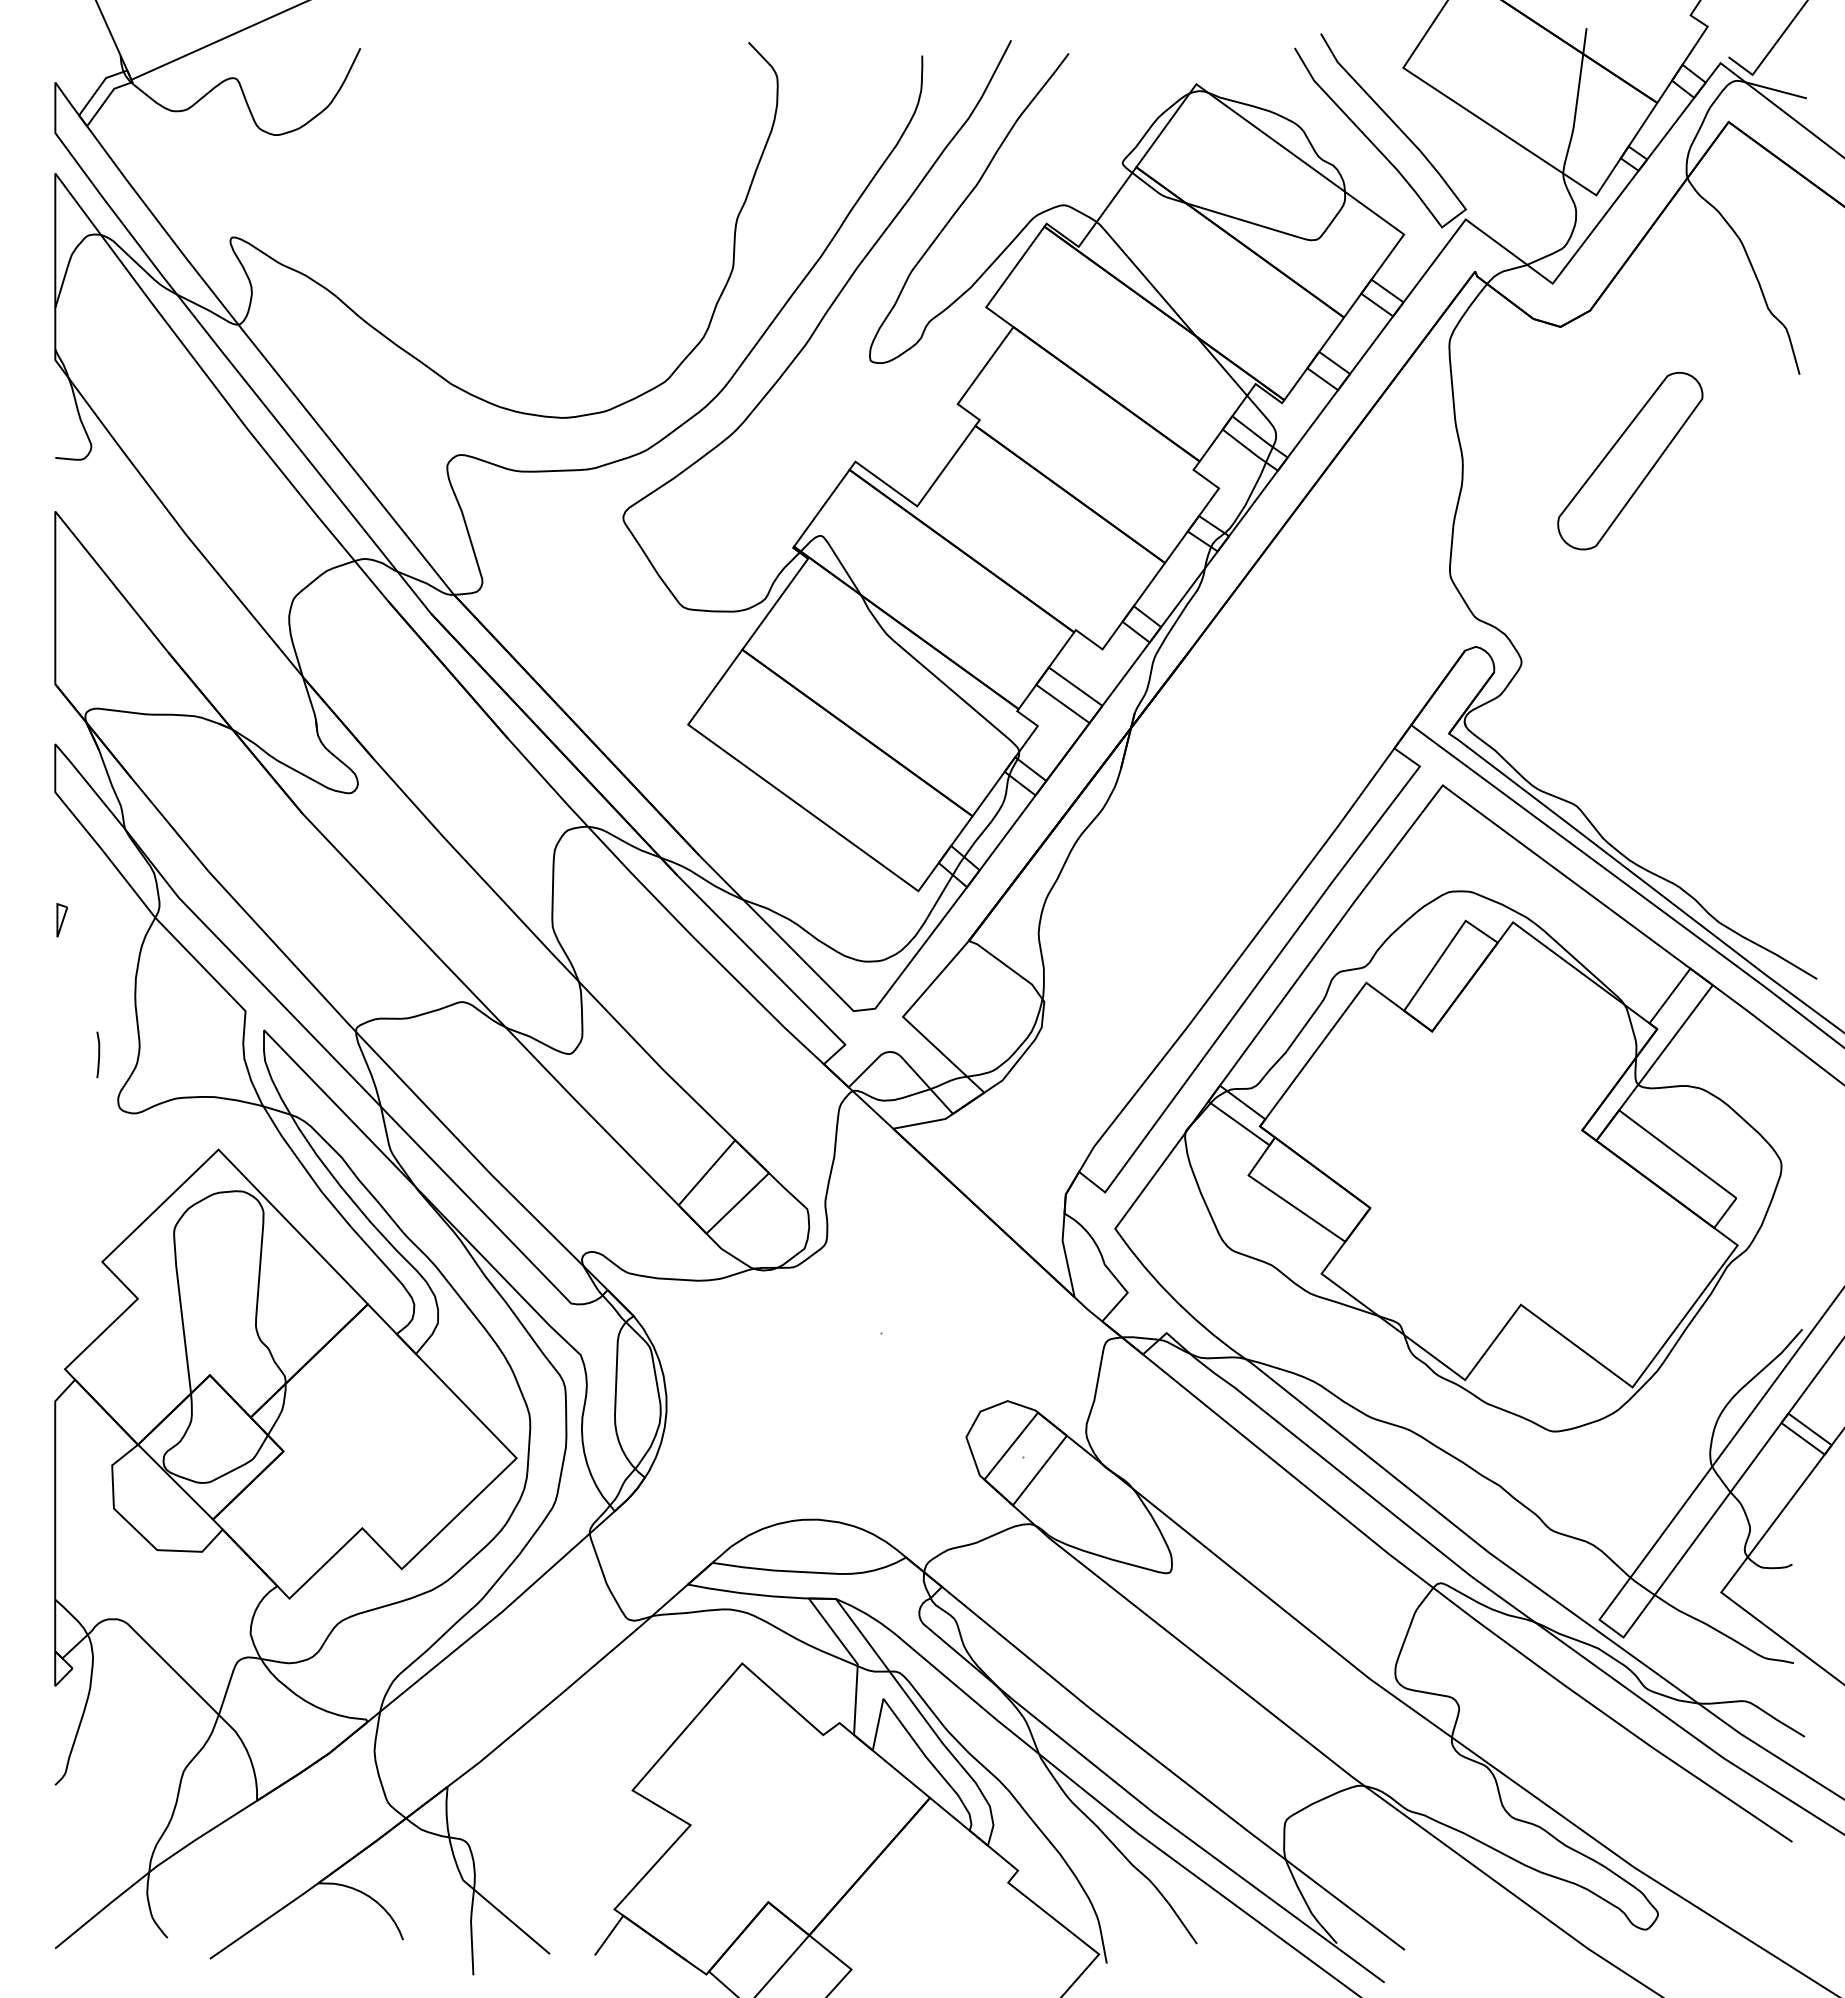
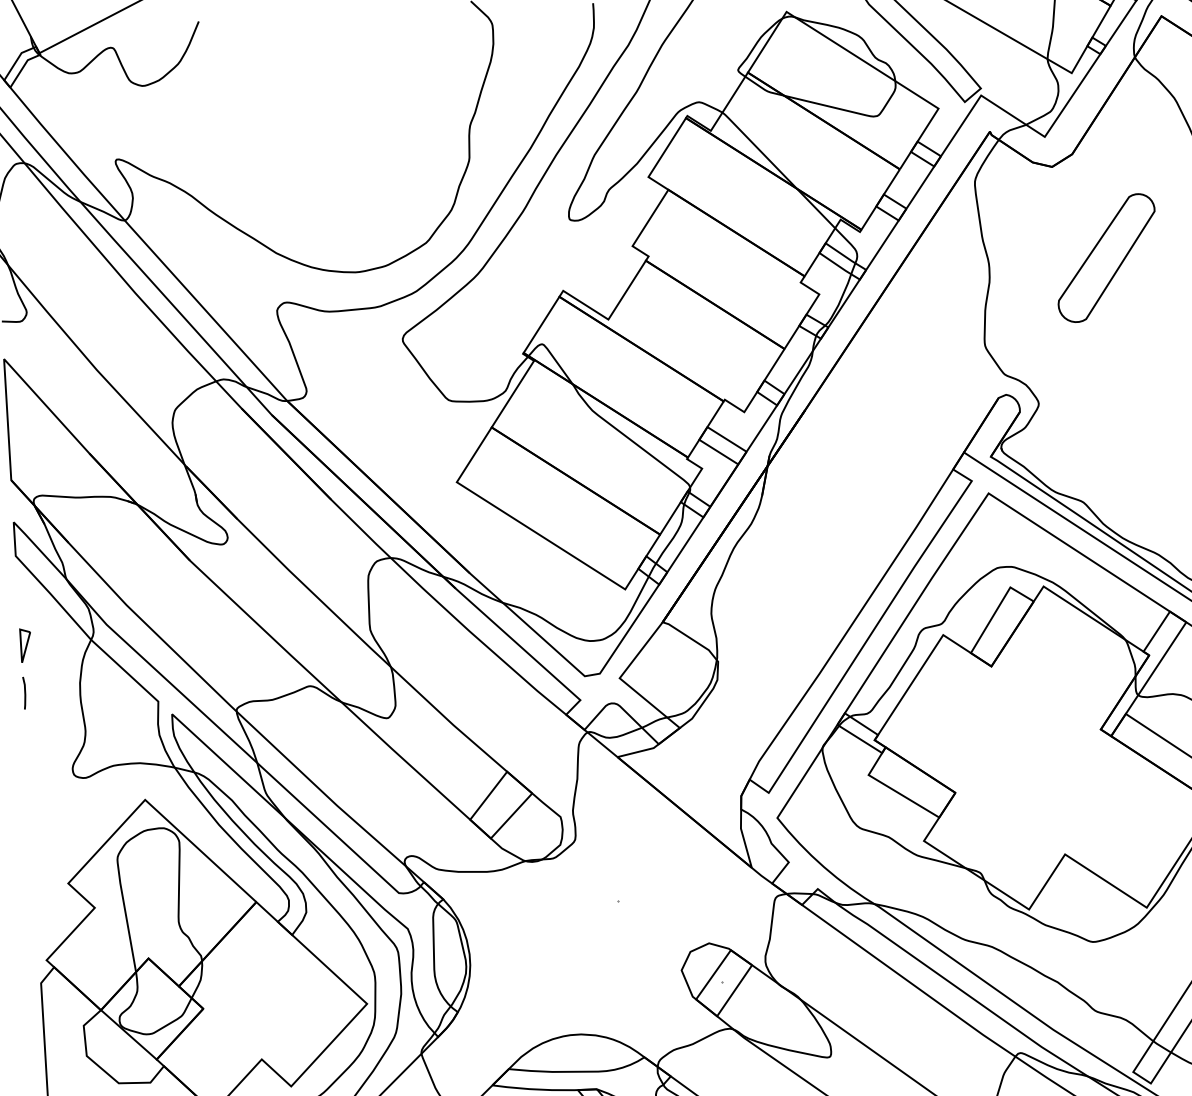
part: (62, 920) -> (26, 645), size x1.43
curve: (98, 1054) -> (24, 692), moved

